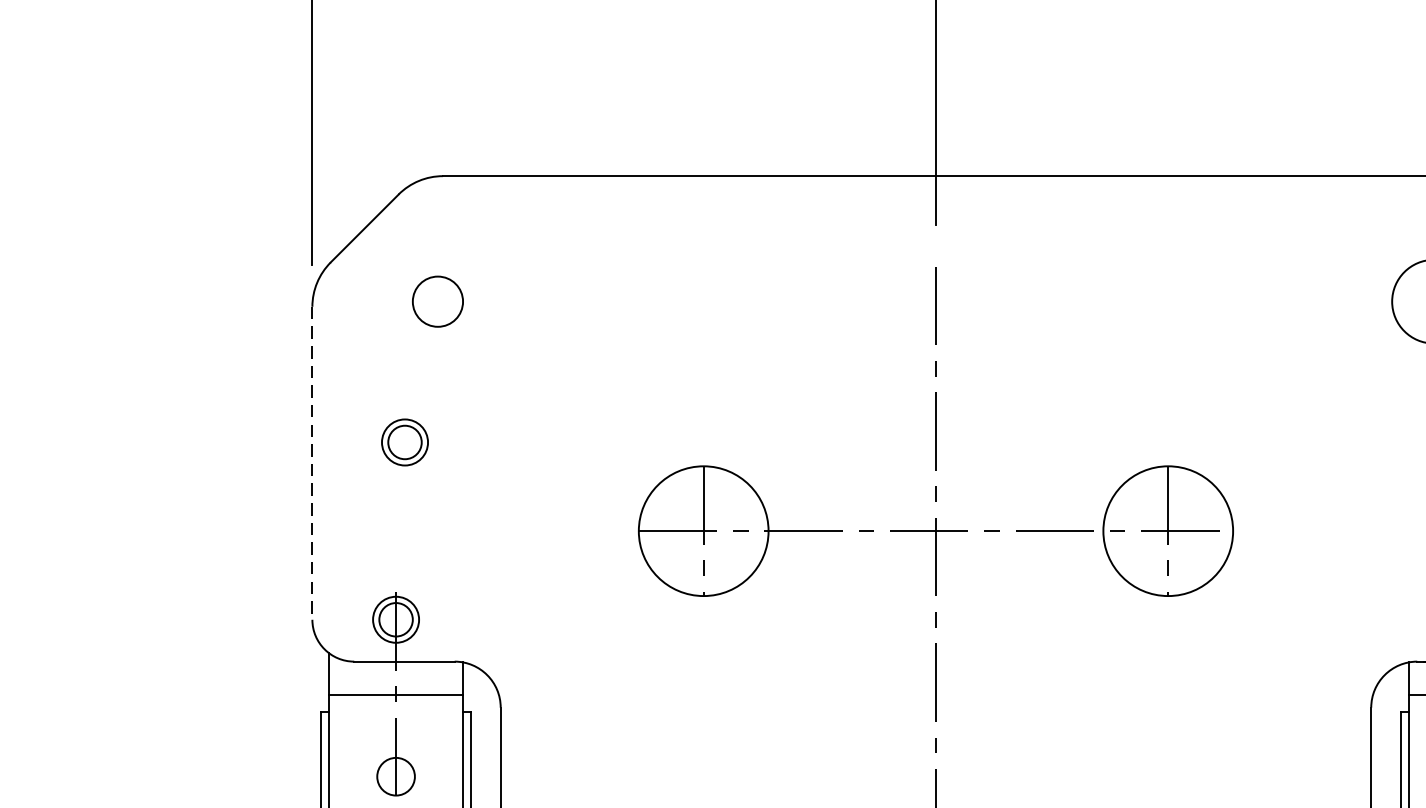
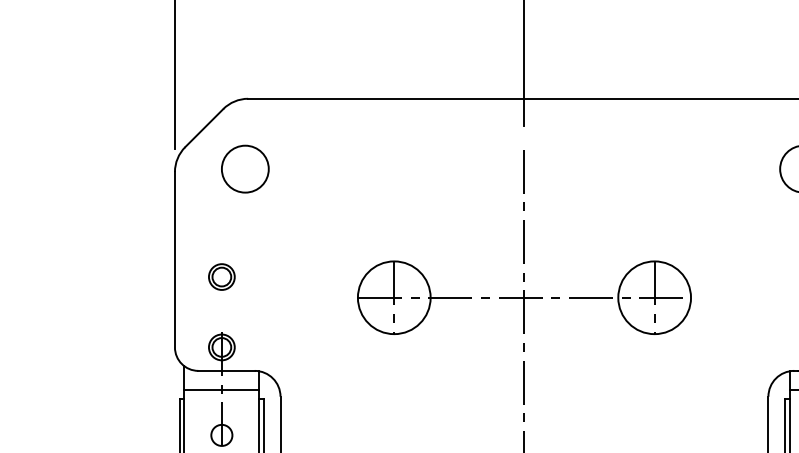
circle: (436, 300) -> (244, 168), size x1.67
part: (404, 441) -> (221, 276), moved
line: (311, 462) -> (174, 259), dashed -> solid

